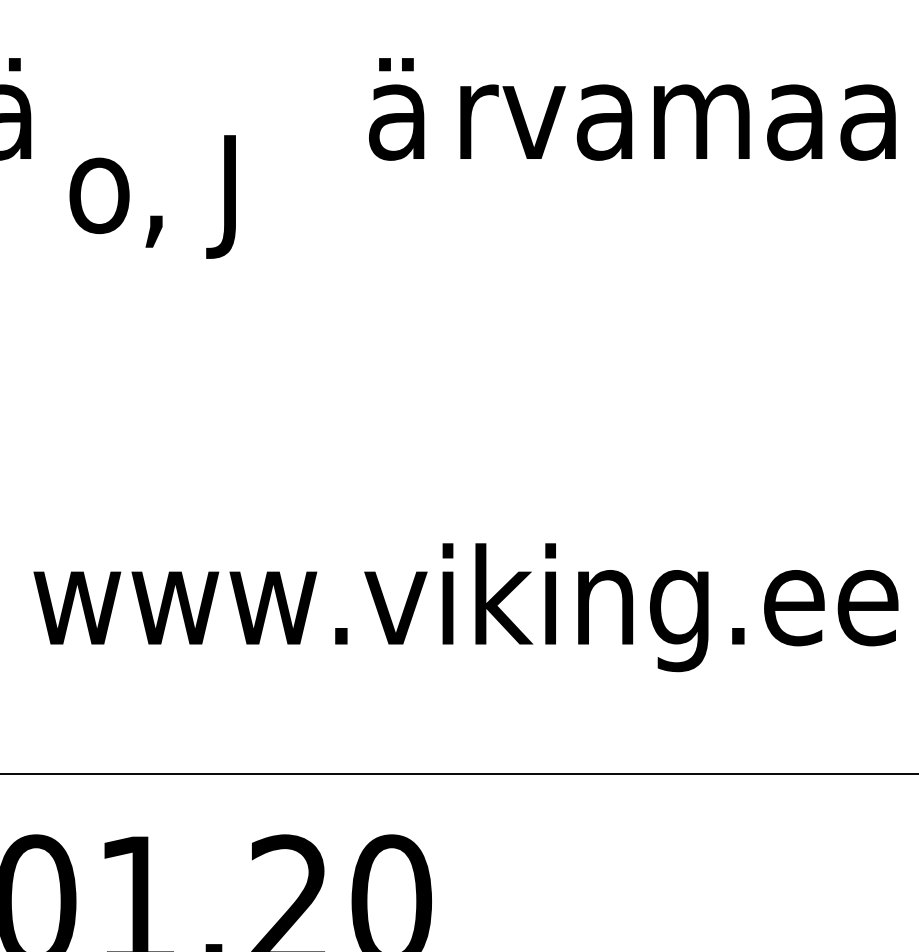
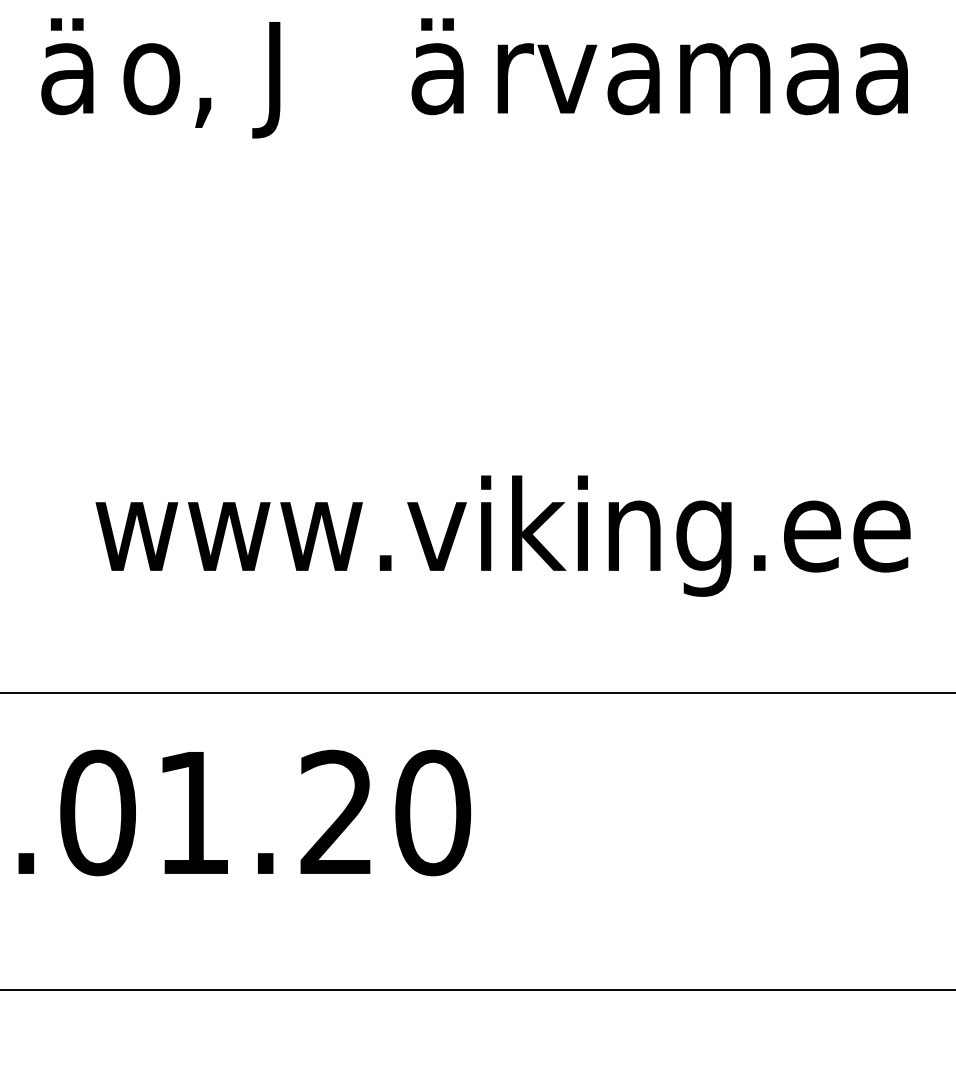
text: (152, 197) -> (201, 80), moved

